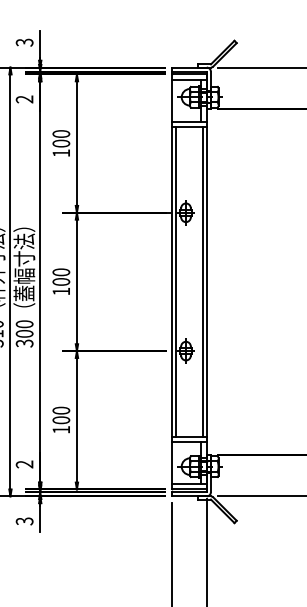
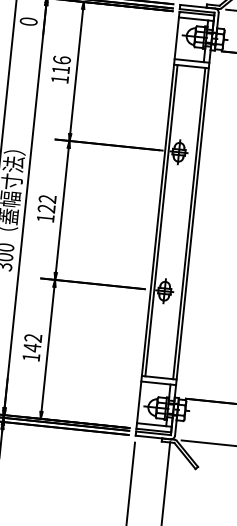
text: (24, 99) -> (28, 21), 2 -> 0
text: (61, 138) -> (61, 64), 100 -> 116
text: (61, 276) -> (47, 203), 100 -> 122
text: (61, 415) -> (32, 342), 100 -> 142

